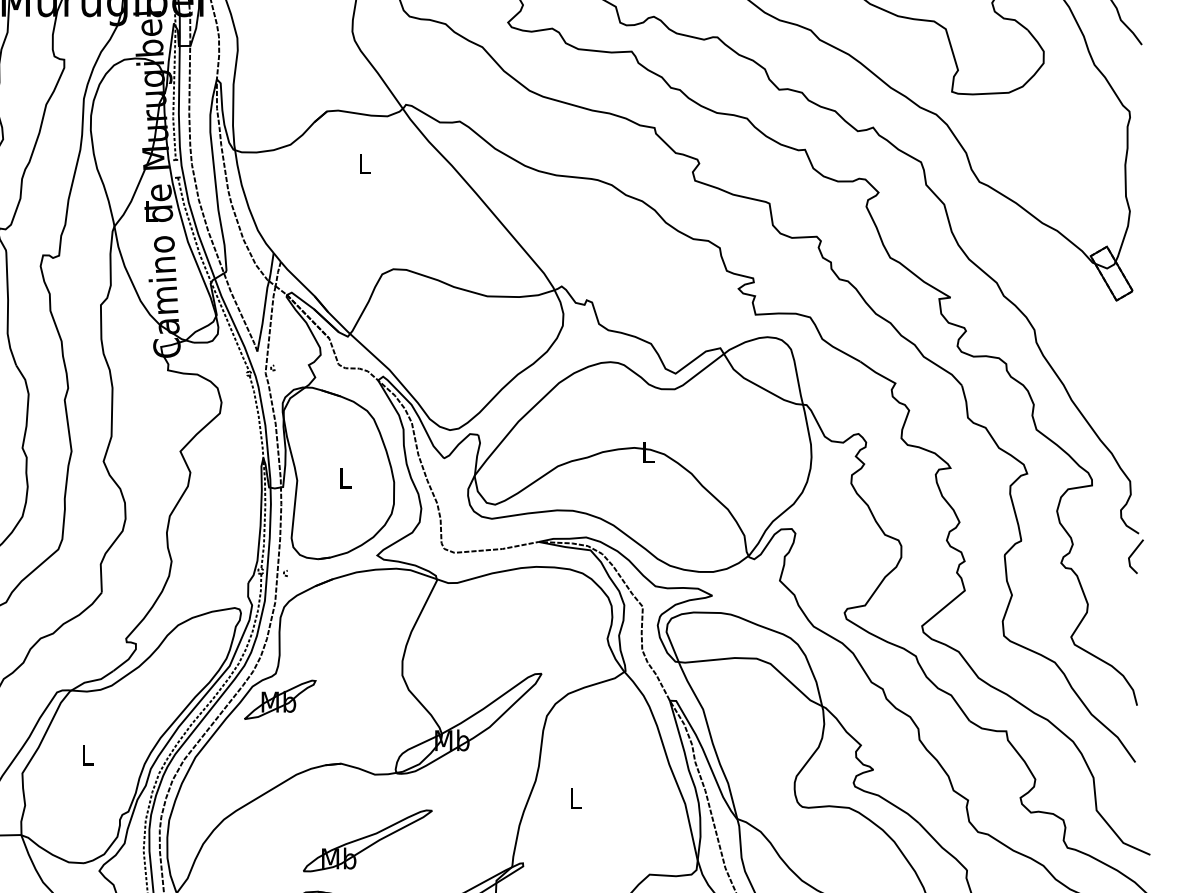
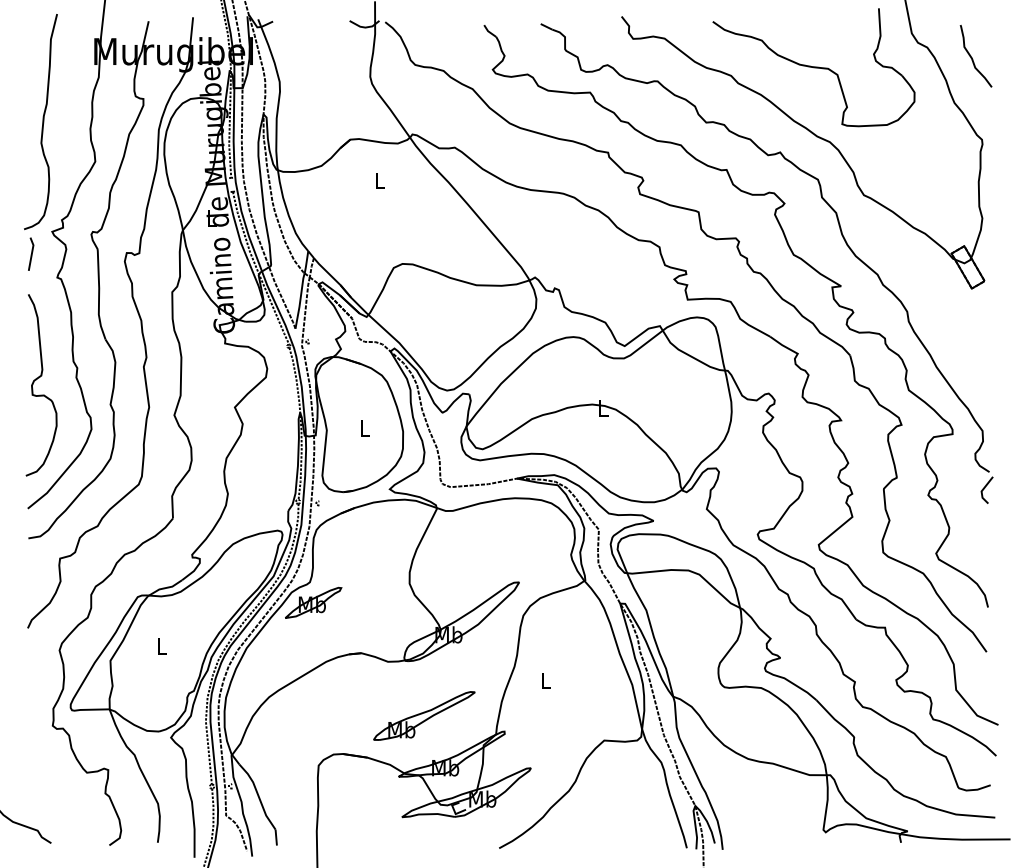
part: (367, 840) -> (424, 715), moved

